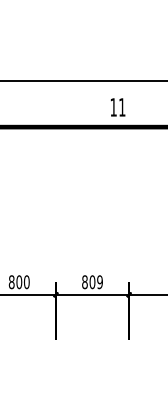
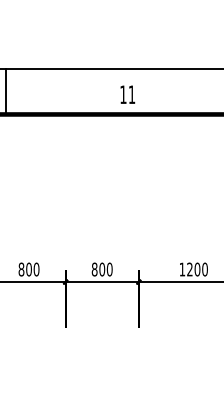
text: (99, 282) -> (109, 269), 809 -> 800

